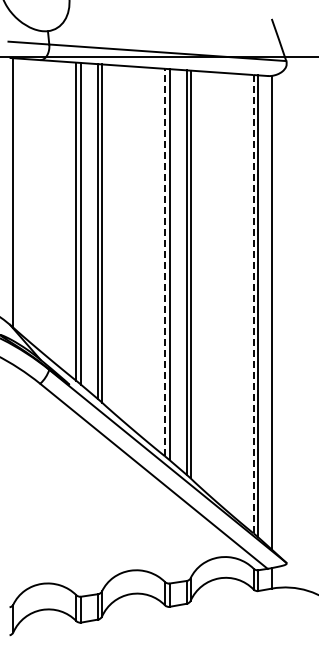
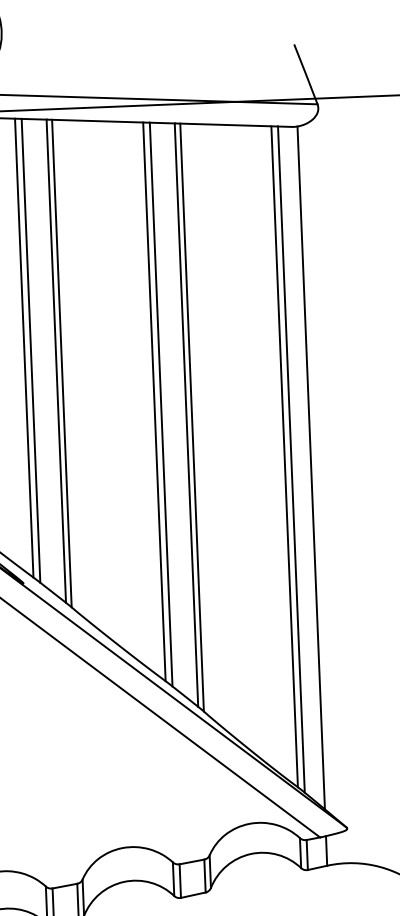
line: (165, 262) -> (155, 401), dashed -> solid
line: (253, 303) -> (284, 455), dashed -> solid

